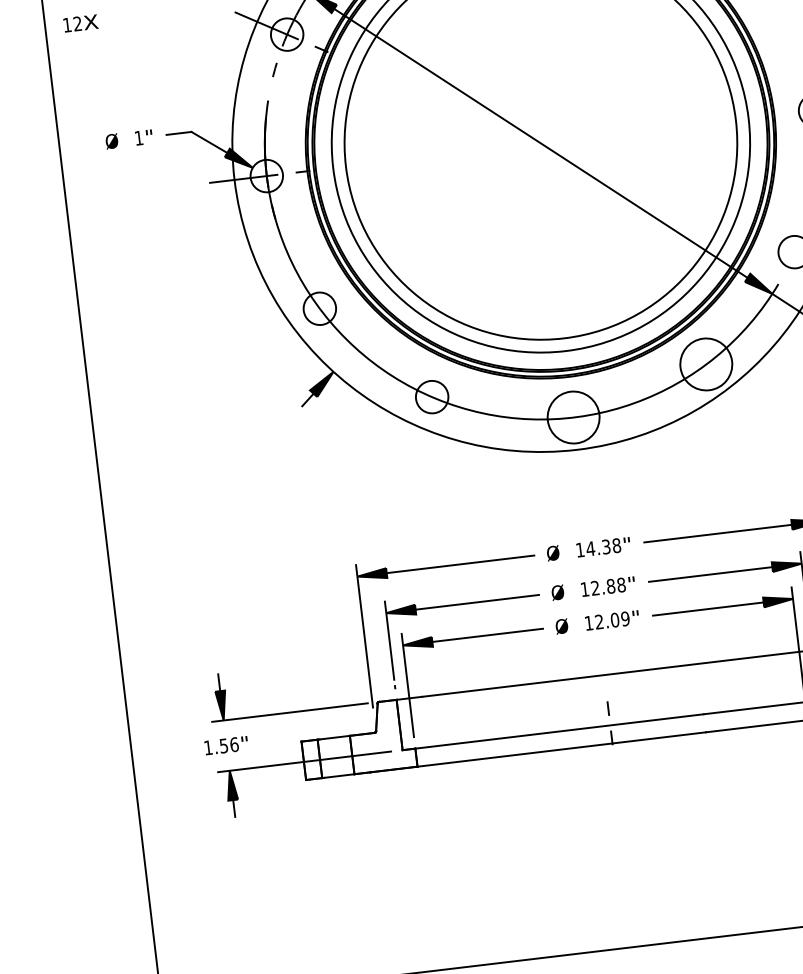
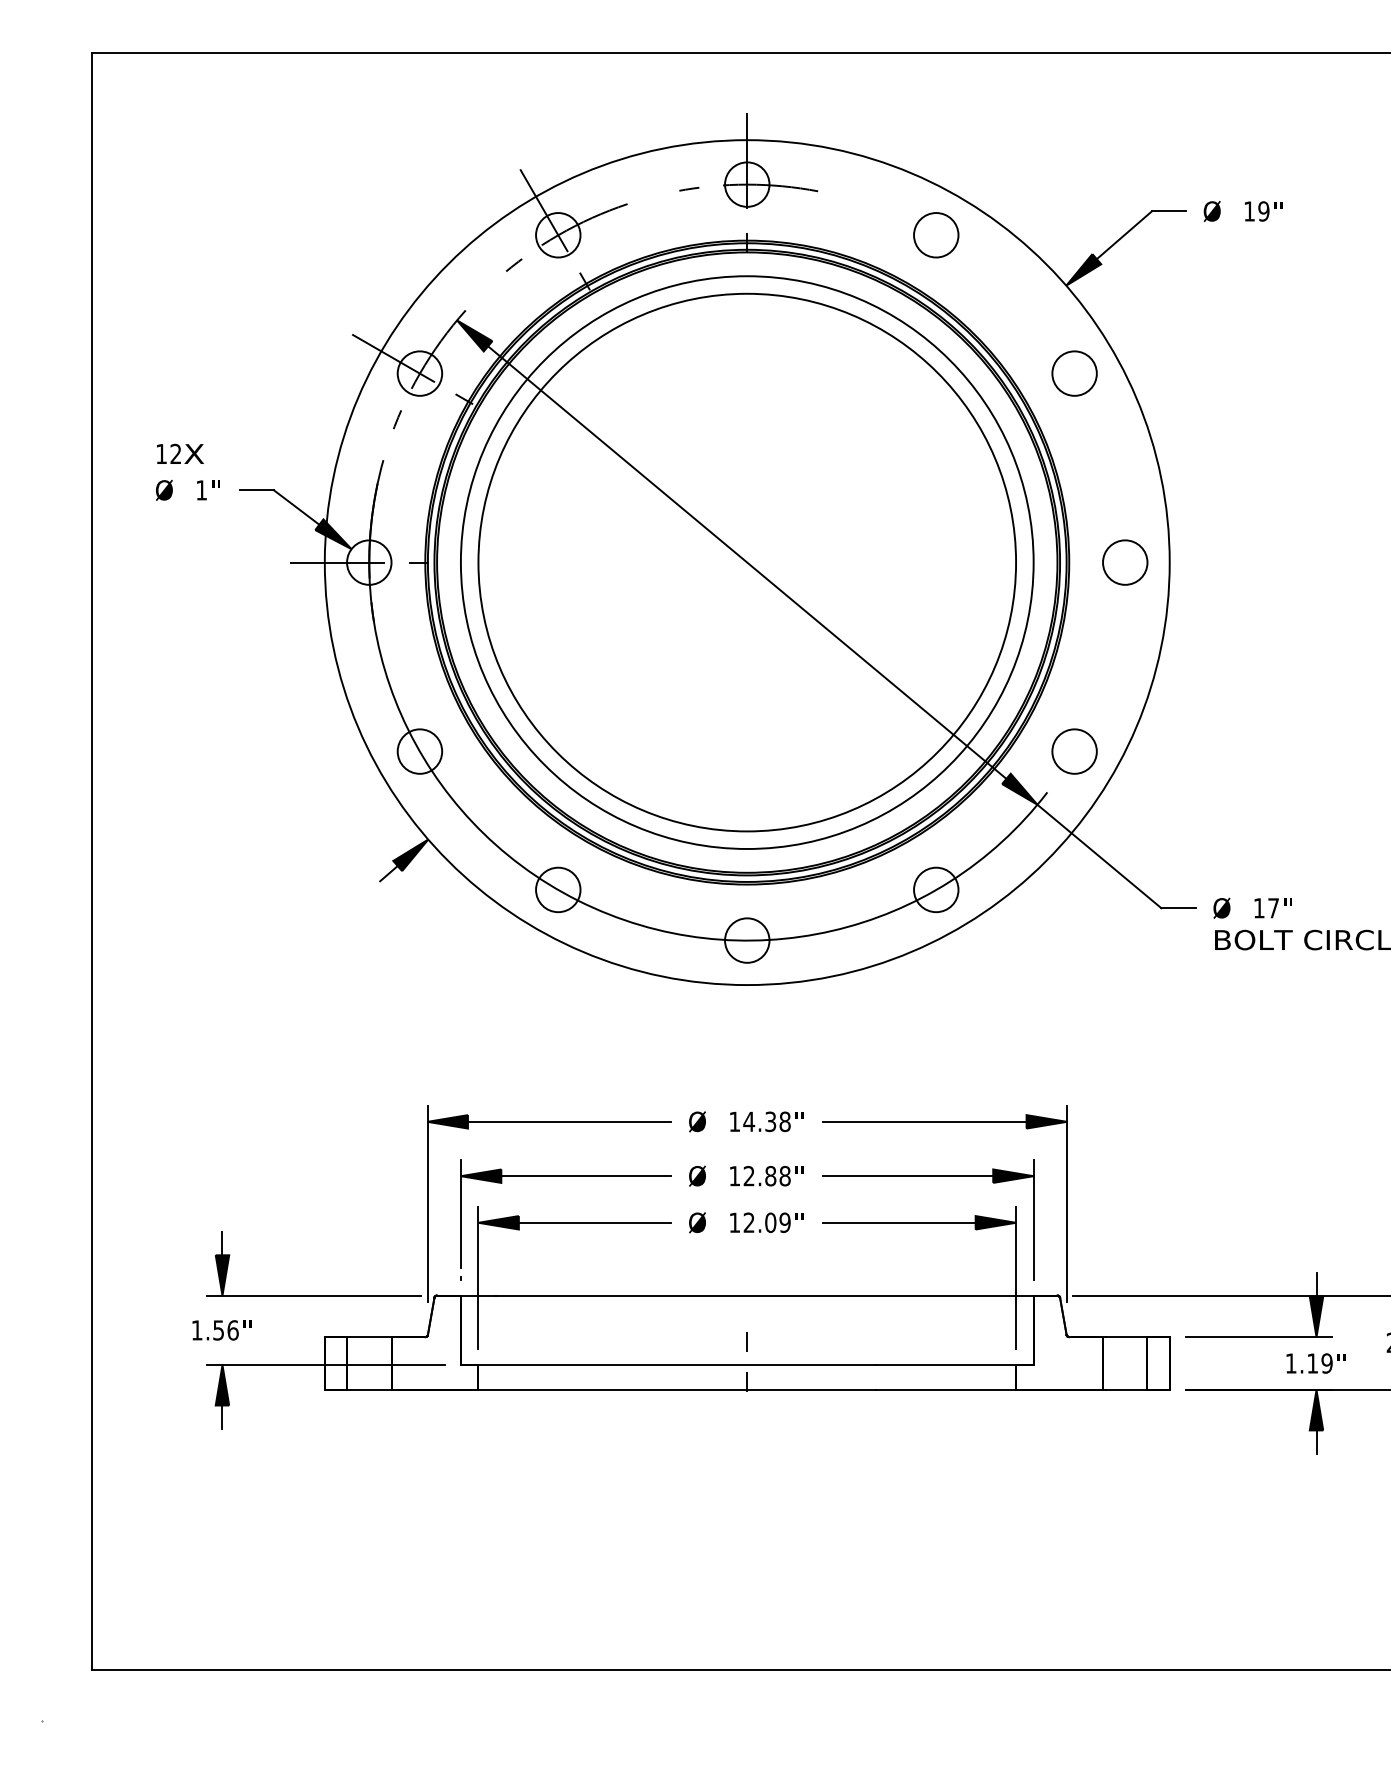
text: (81, 23) -> (180, 453), moved
circle: (706, 364) -> (936, 889), size x0.62
circle: (573, 417) -> (747, 940), size x0.62

